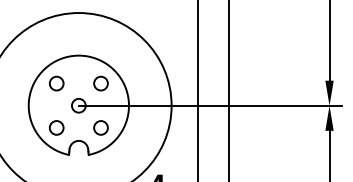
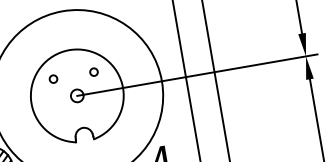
circle: (56, 83) -> (53, 79), size x0.6
circle: (100, 83) -> (93, 72), size x0.6
circle: (56, 127) -> (60, 119), removed
circle: (100, 127) -> (100, 112), removed

